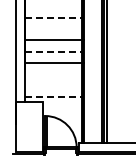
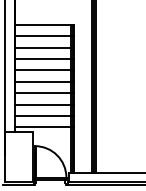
line: (53, 6) -> (43, 36), added
line: (54, 17) -> (44, 47), dashed -> solid
line: (53, 29) -> (43, 59), added
line: (54, 51) -> (44, 81), dashed -> solid
line: (53, 74) -> (43, 104), added
line: (53, 85) -> (43, 115), added
line: (54, 97) -> (44, 127), dashed -> solid

